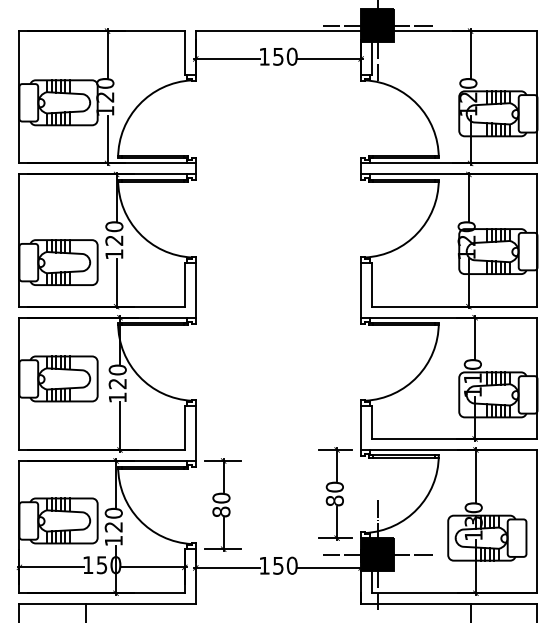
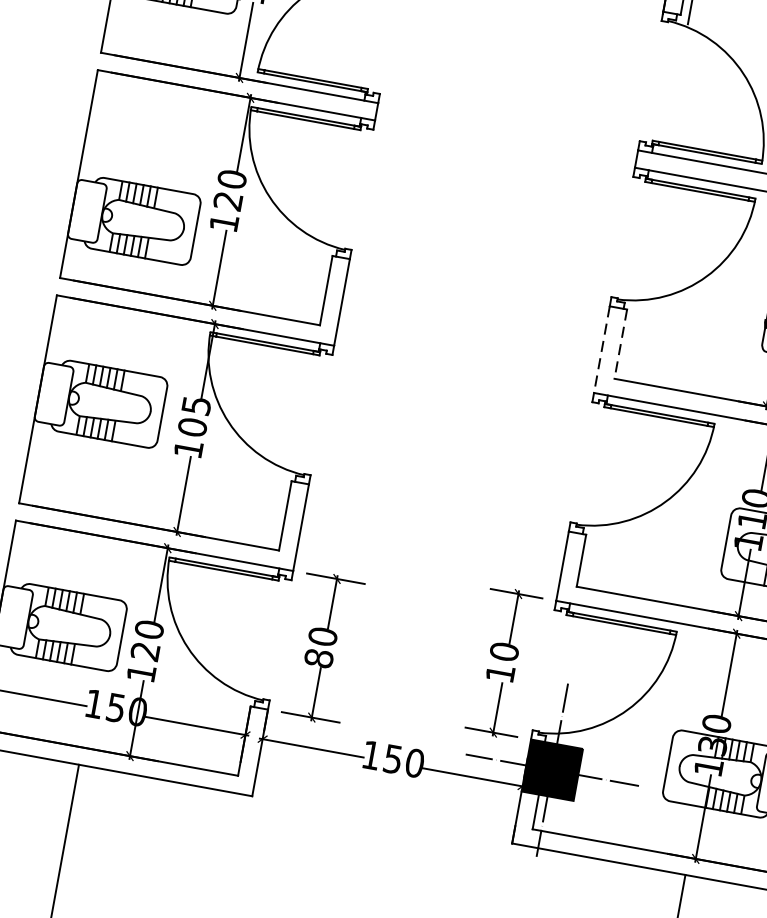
line: (372, 285) -> (621, 345), solid -> dashed
line: (361, 290) -> (602, 350), solid -> dashed
text: (117, 376) -> (194, 415), 120 -> 105
text: (334, 500) -> (499, 672), 80 -> 10

